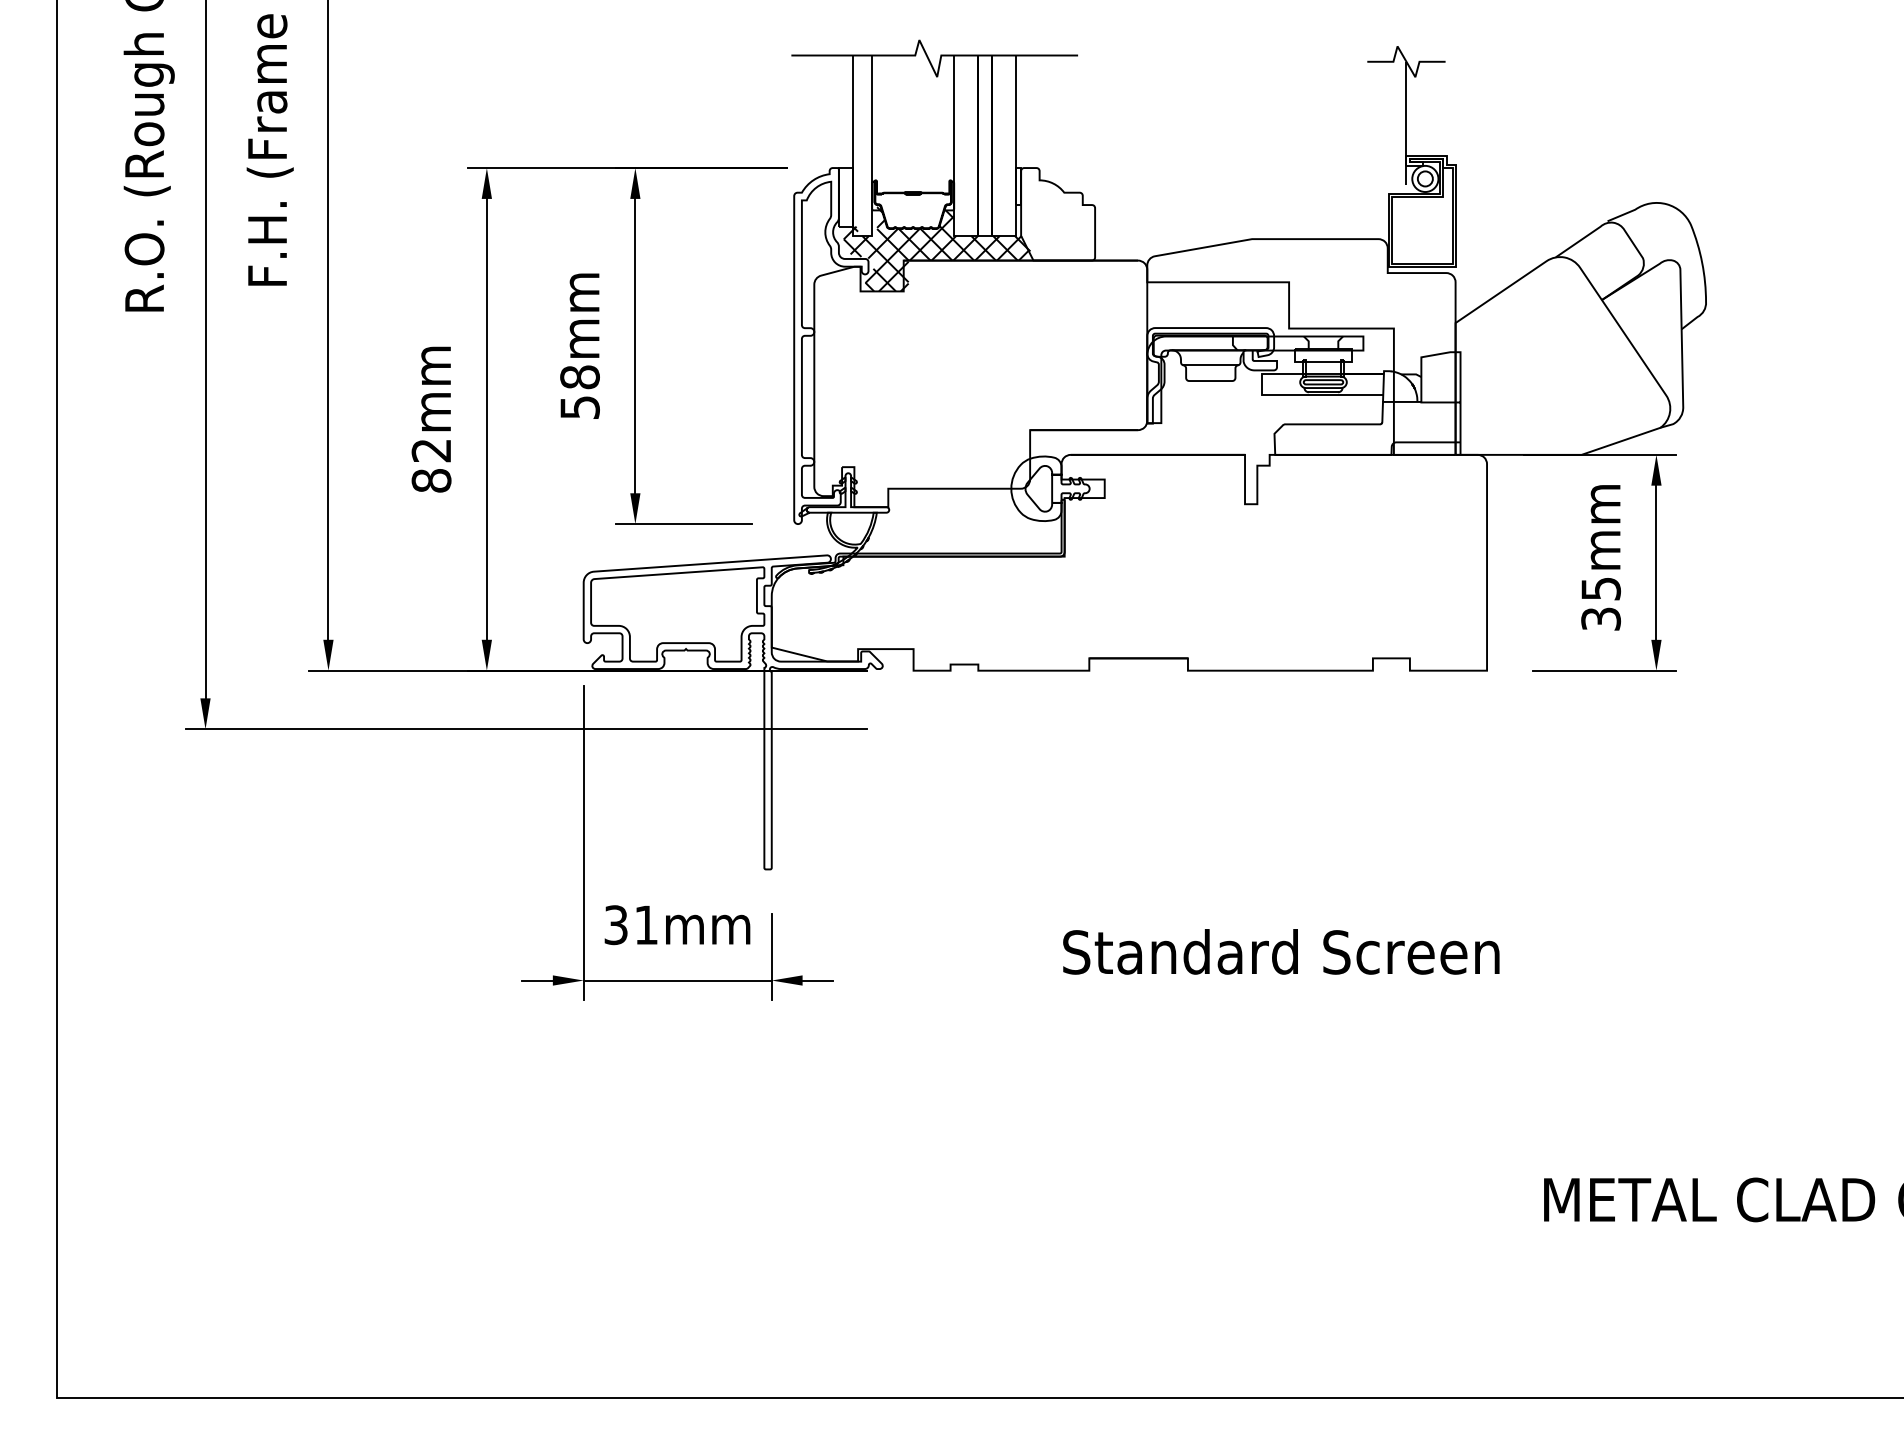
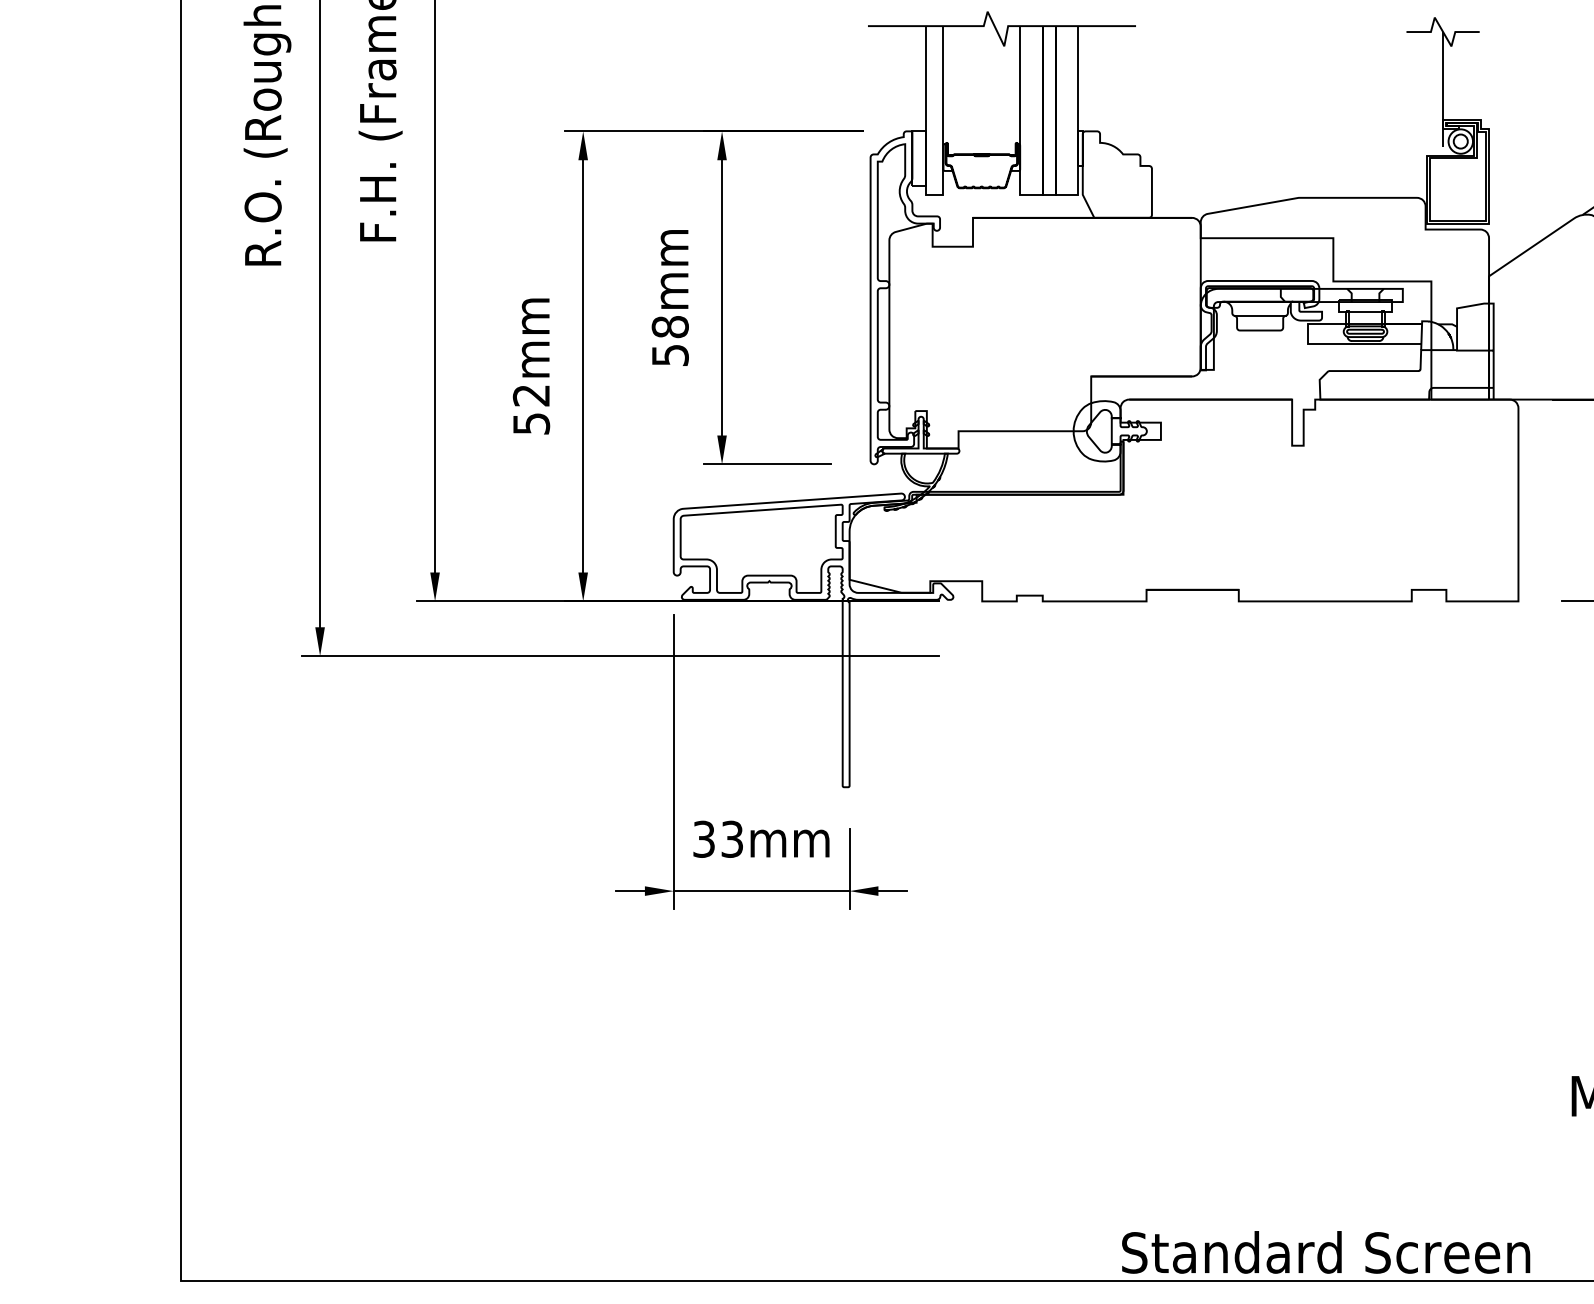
hatch: (936, 248) -> (1003, 206), removed
text: (431, 480) -> (531, 423), 82mm -> 52mm
text: (646, 925) -> (732, 839), 31mm -> 33mm
text: (1281, 951) -> (1326, 1252), moved

